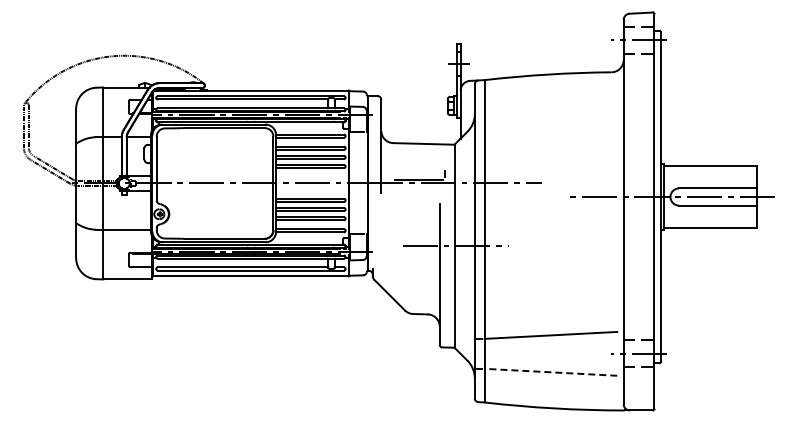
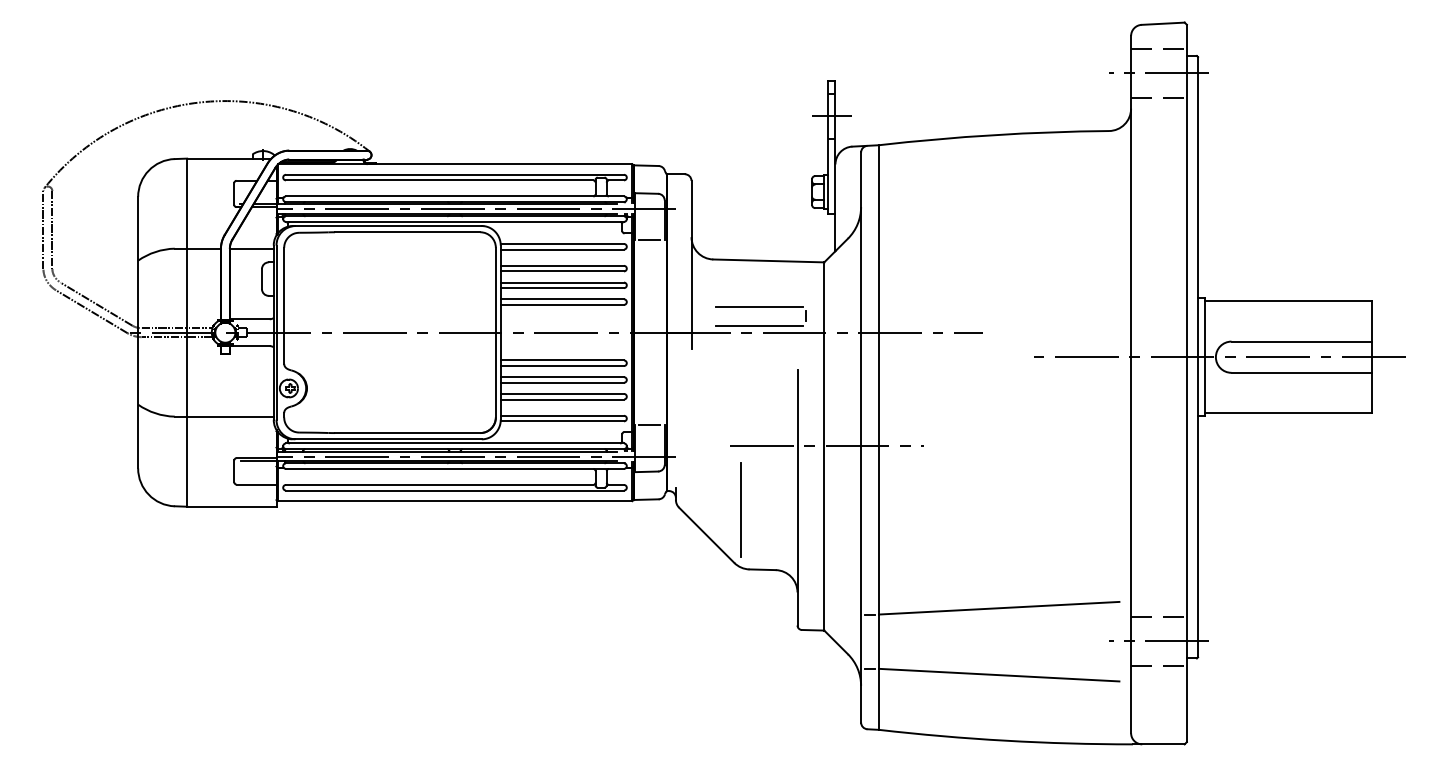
line: (418, 169) -> (758, 307), added
line: (408, 281) -> (740, 510), added
line: (550, 372) -> (998, 675), dashed -> solid

